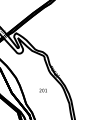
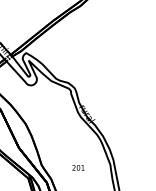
text: (42, 90) -> (77, 167), moved

